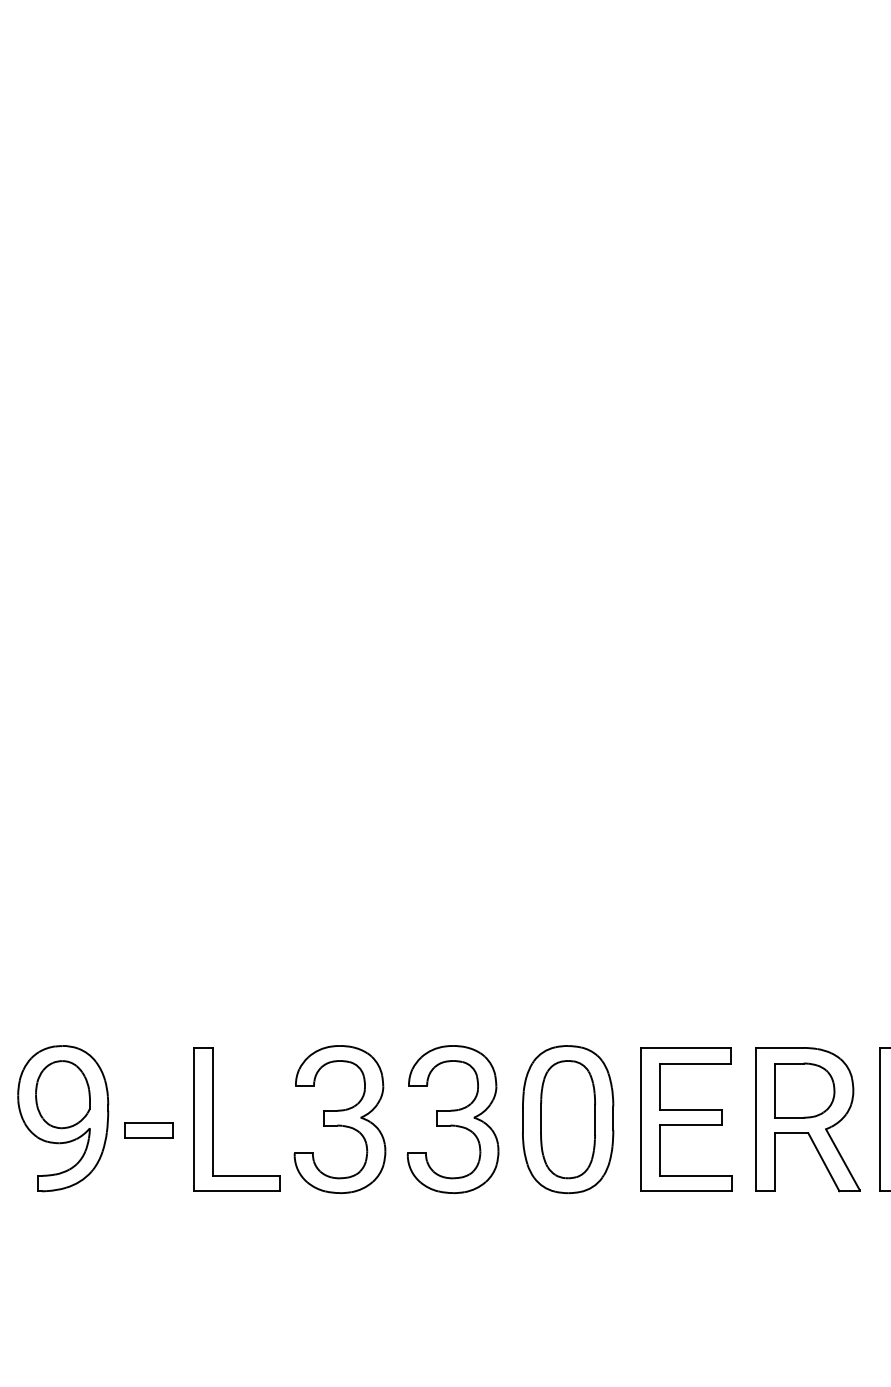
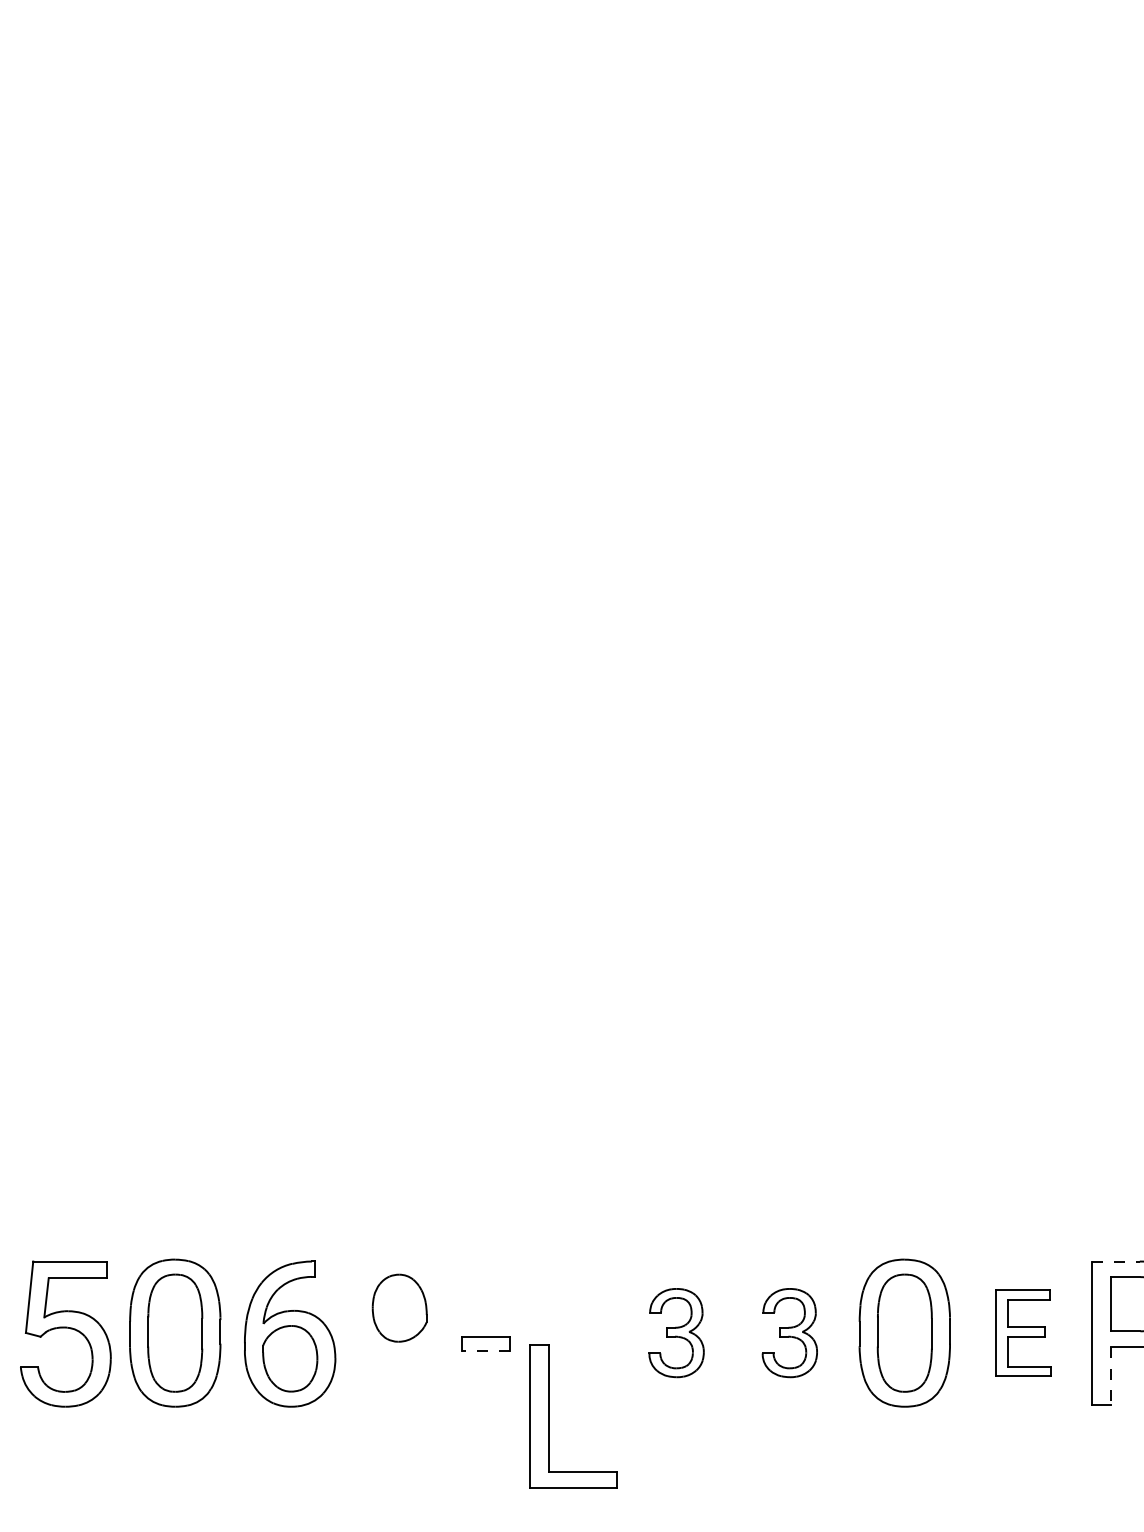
line: (779, 1047) -> (1116, 1261), solid -> dashed
part: (62, 1117) -> (399, 1331), removed
part: (339, 1118) -> (676, 1332), size x0.6
part: (452, 1118) -> (789, 1332), size x0.6
part: (212, 1119) -> (549, 1416), moved
part: (686, 1119) -> (1023, 1333), size x0.6
line: (148, 1137) -> (485, 1351), solid -> dashed
line: (774, 1161) -> (1111, 1375), solid -> dashed

